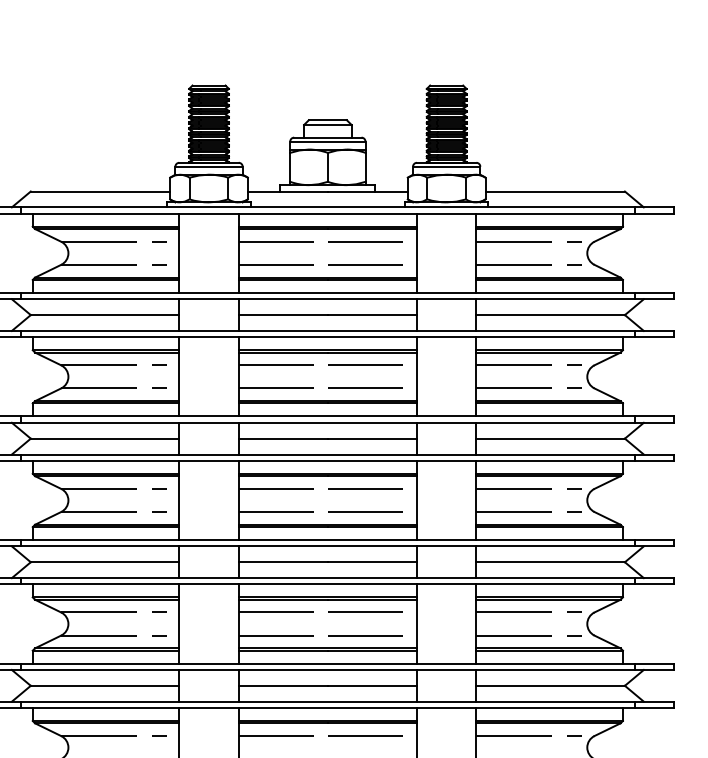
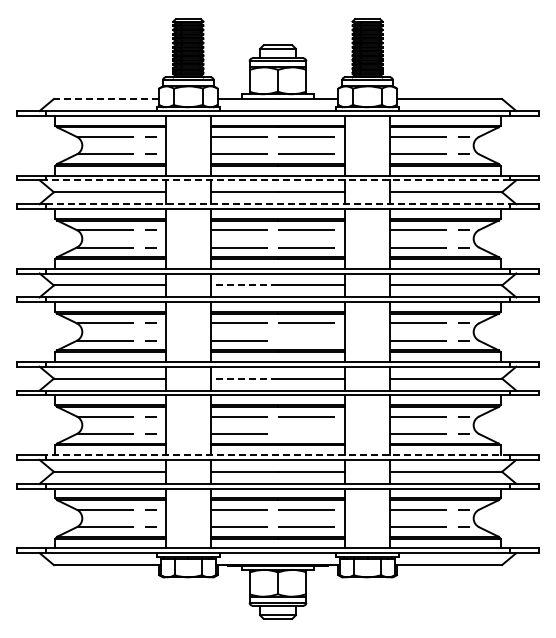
line: (100, 192) -> (106, 99), solid -> dashed
line: (328, 299) -> (278, 180), solid -> dashed
line: (328, 331) -> (278, 204), solid -> dashed
line: (283, 438) -> (244, 285), solid -> dashed
line: (365, 511) -> (306, 340), removed
line: (283, 562) -> (244, 378), solid -> dashed
line: (365, 634) -> (306, 433), removed
line: (328, 664) -> (278, 455), solid -> dashed

